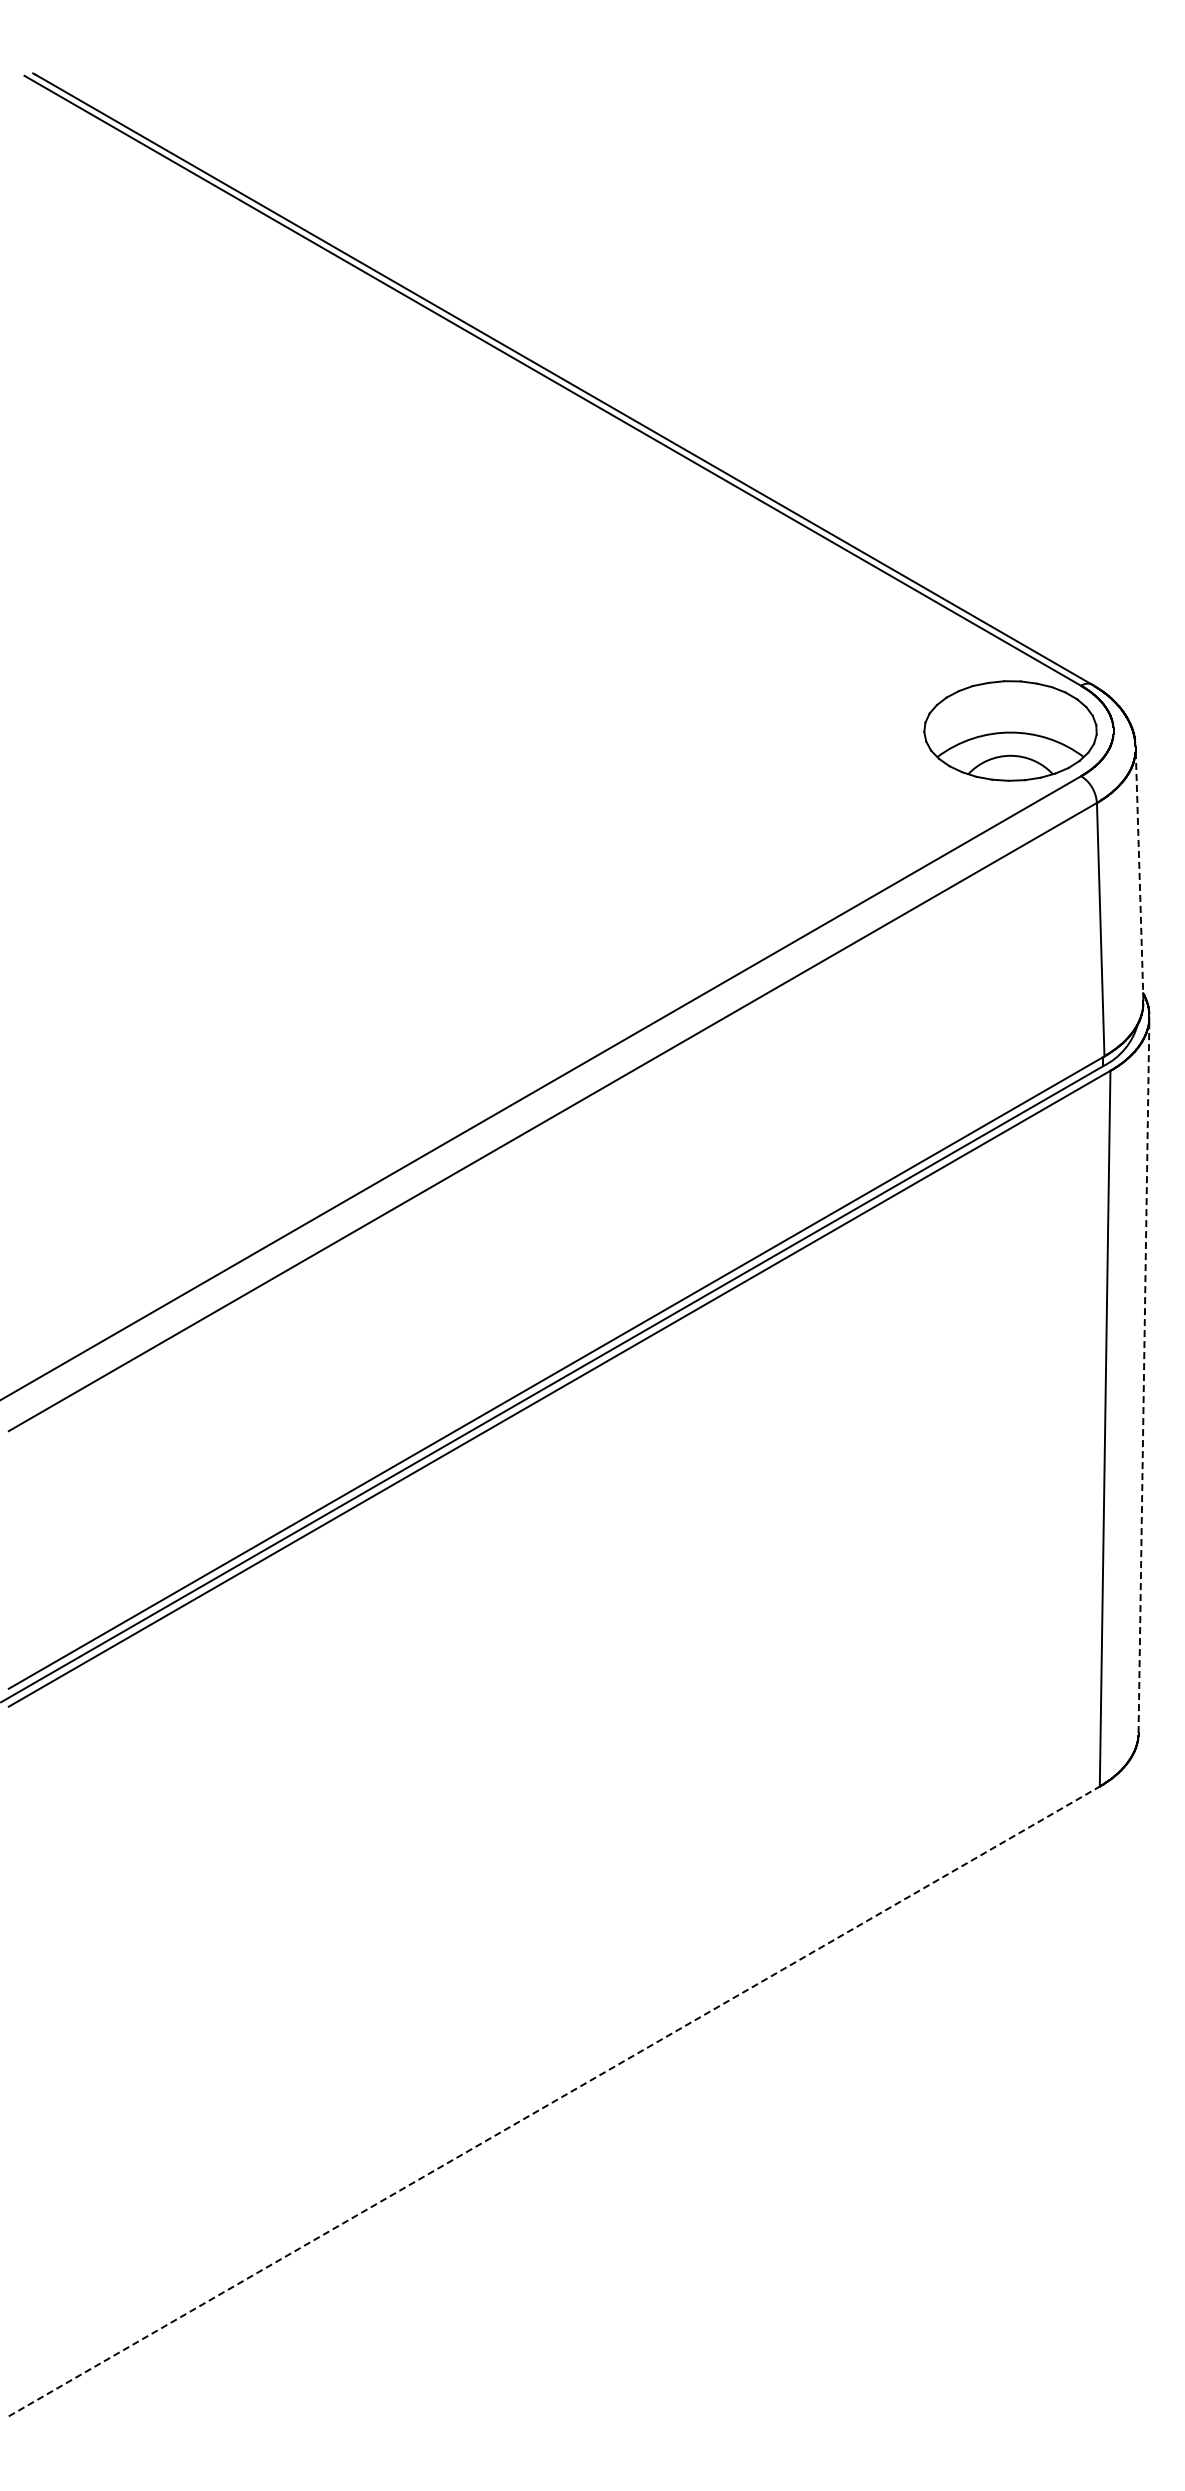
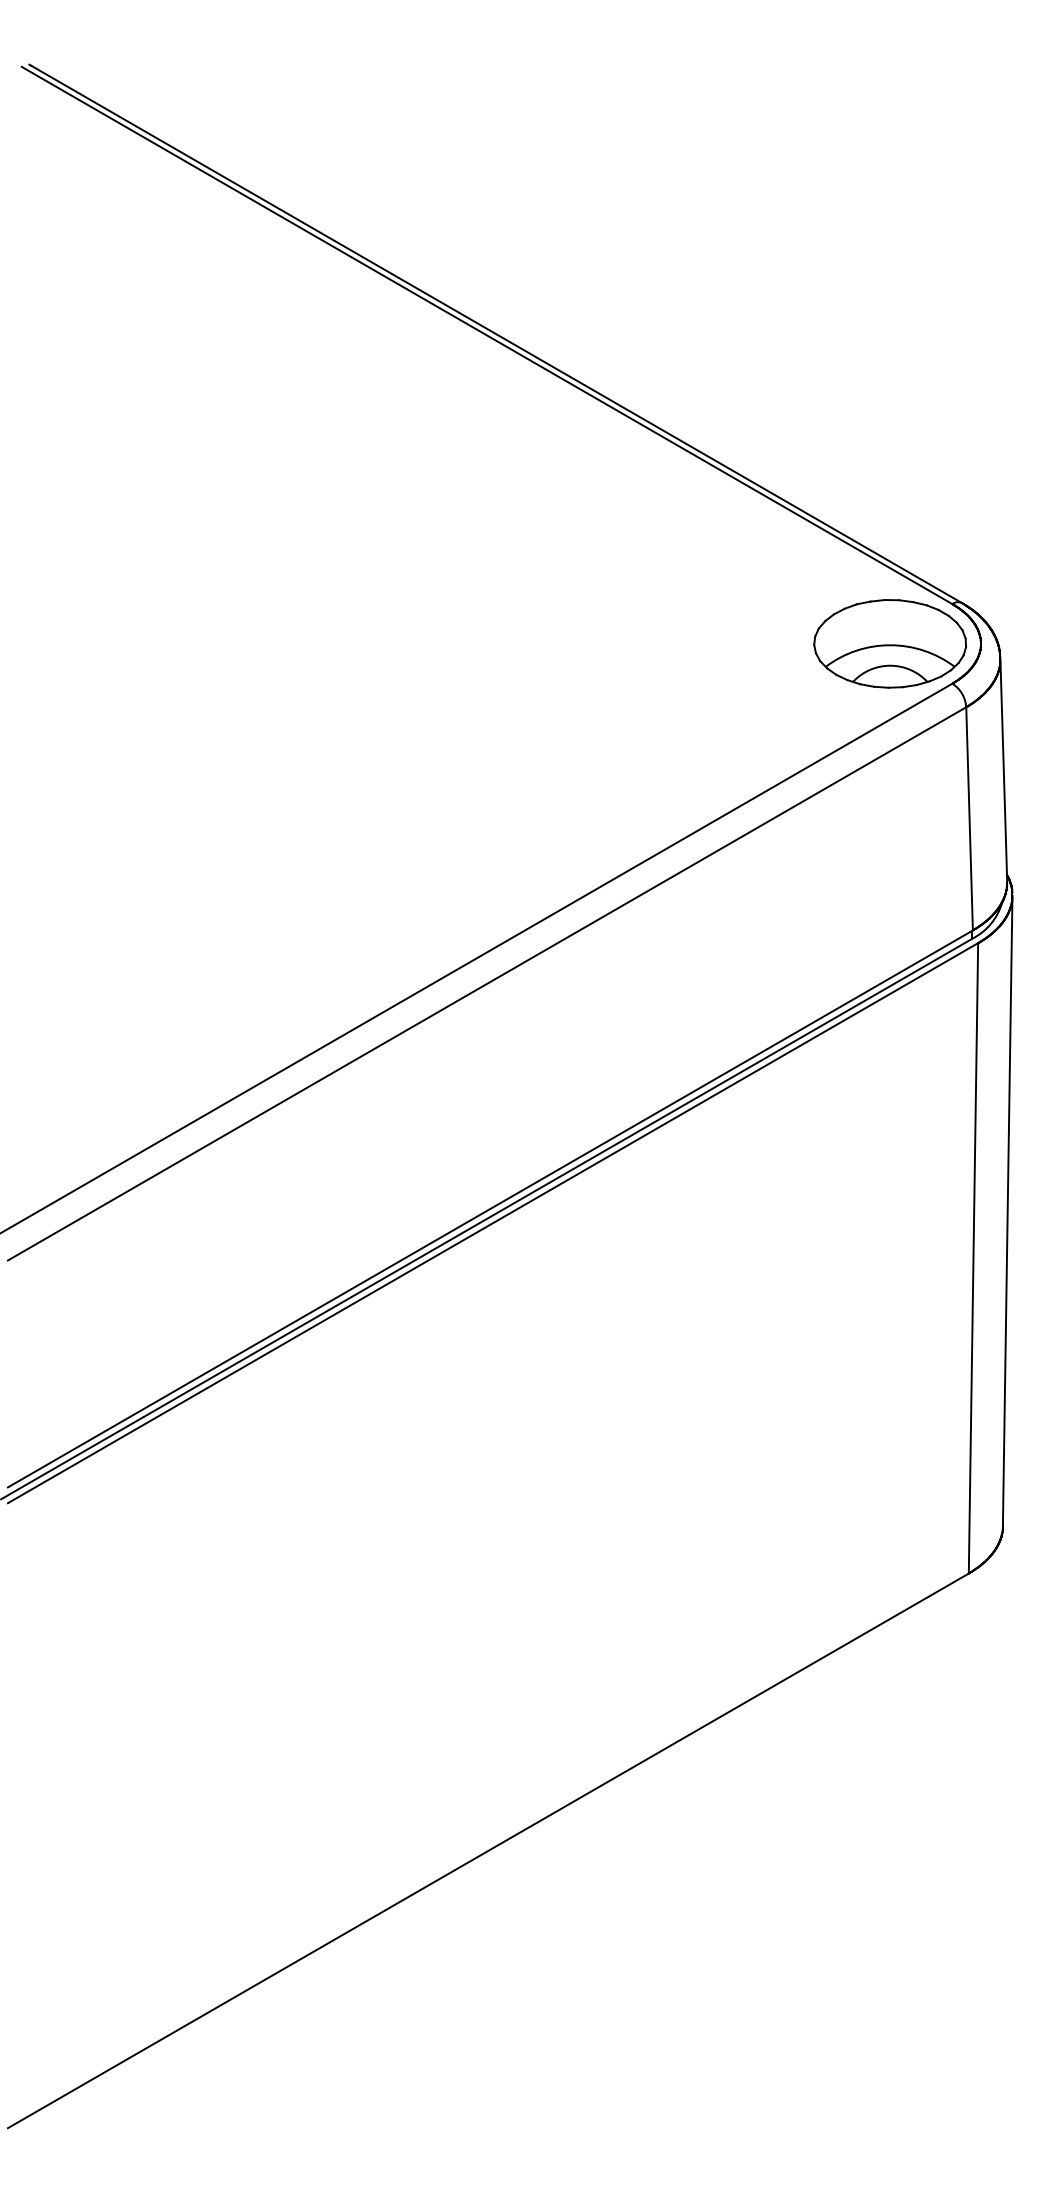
line: (1139, 874) -> (1003, 770), dashed -> solid
line: (1143, 1375) -> (1007, 1211), dashed -> solid
line: (554, 2101) -> (488, 1850), dashed -> solid

